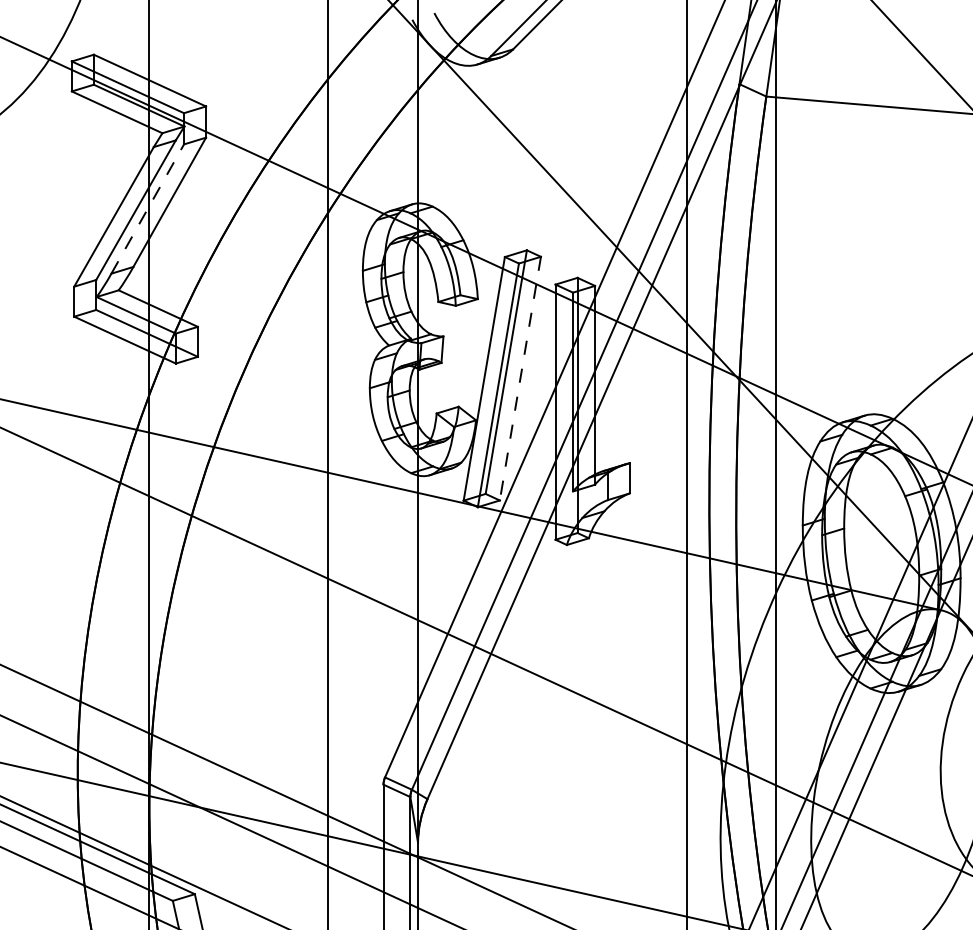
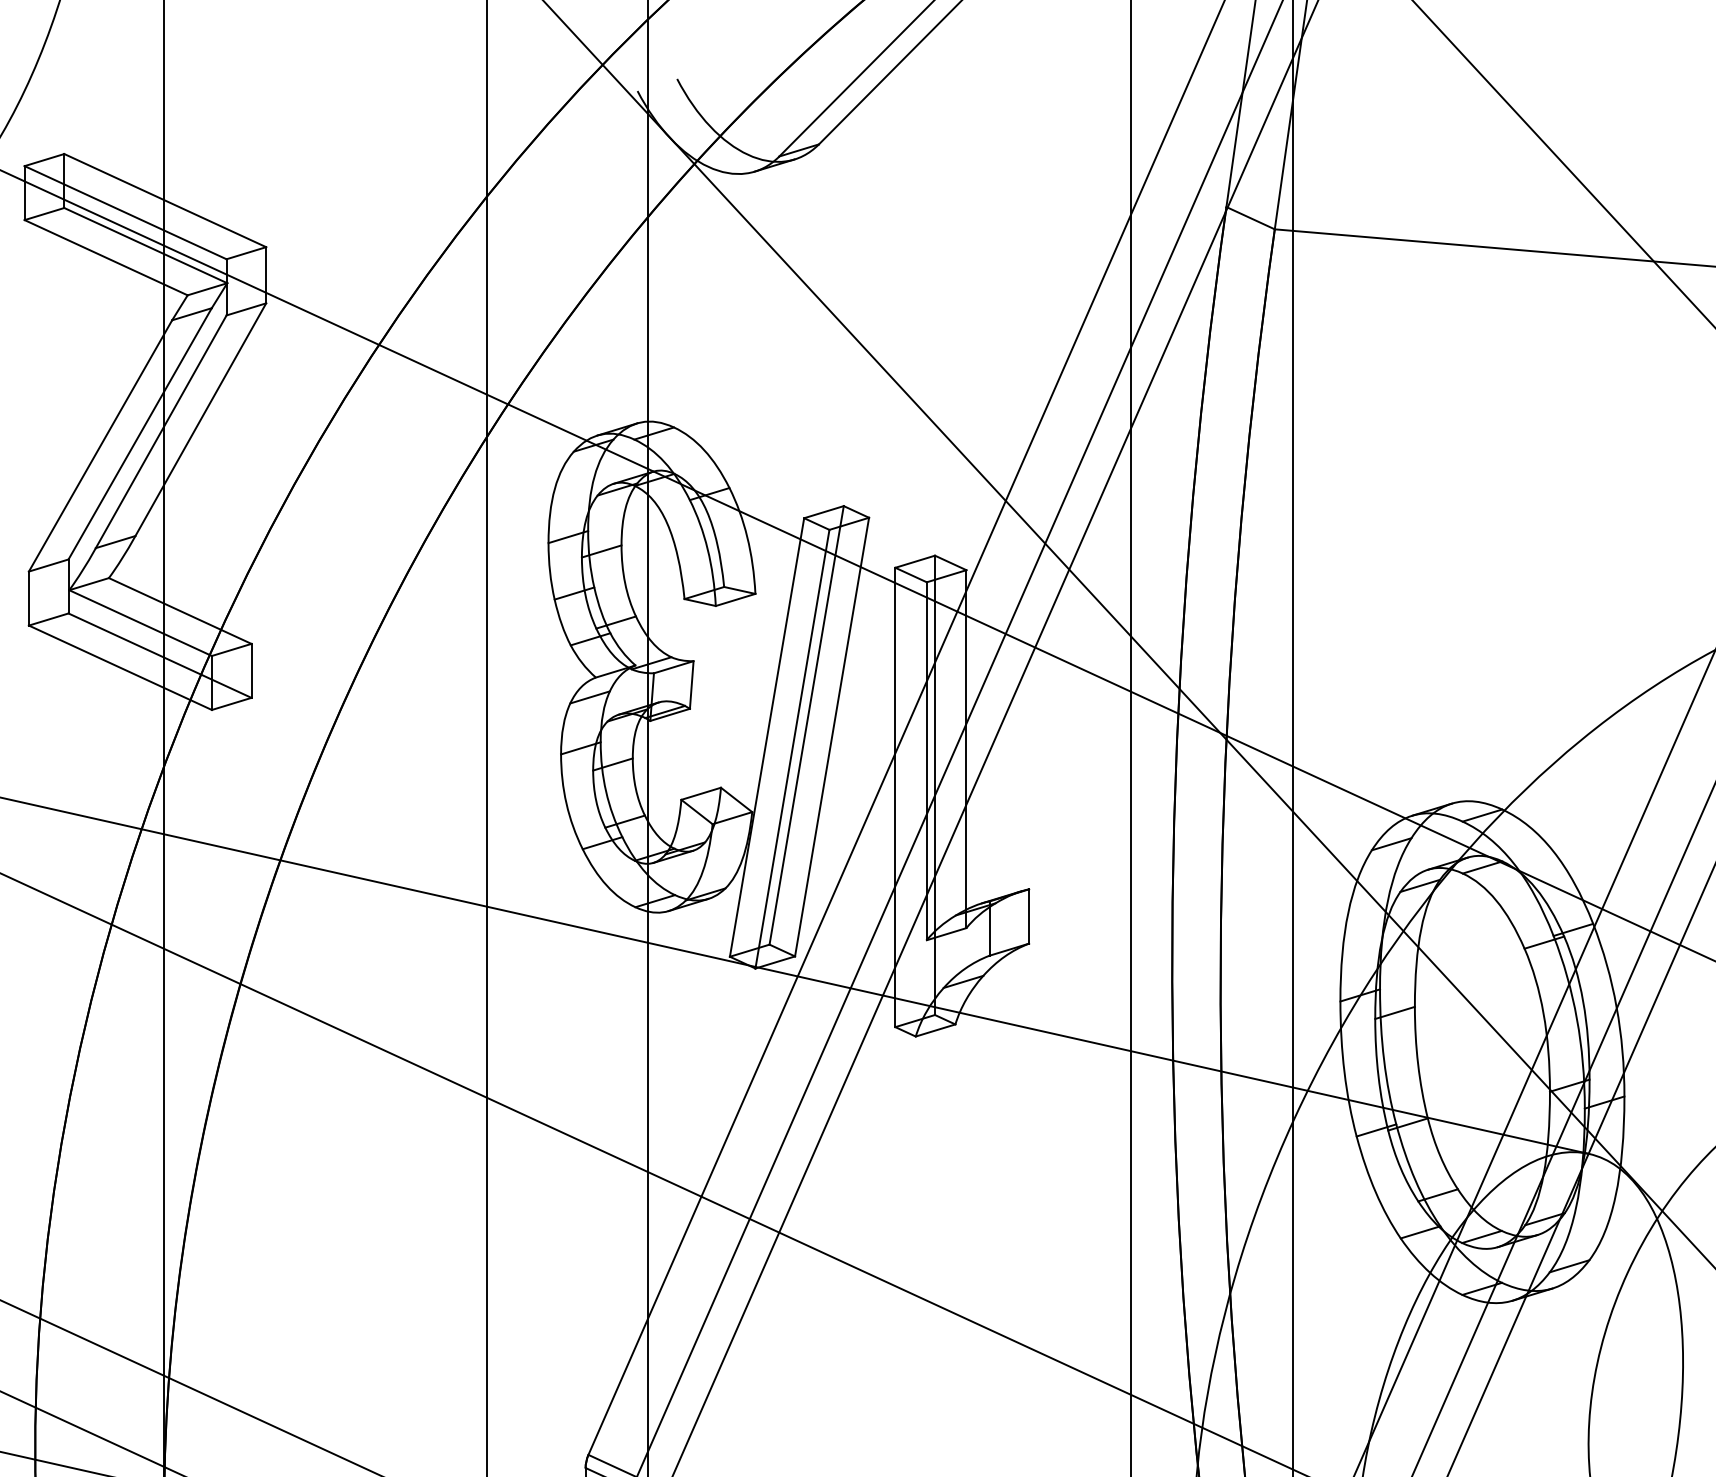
line: (147, 208) -> (160, 430), dashed -> solid
line: (520, 378) -> (832, 736), dashed -> solid

